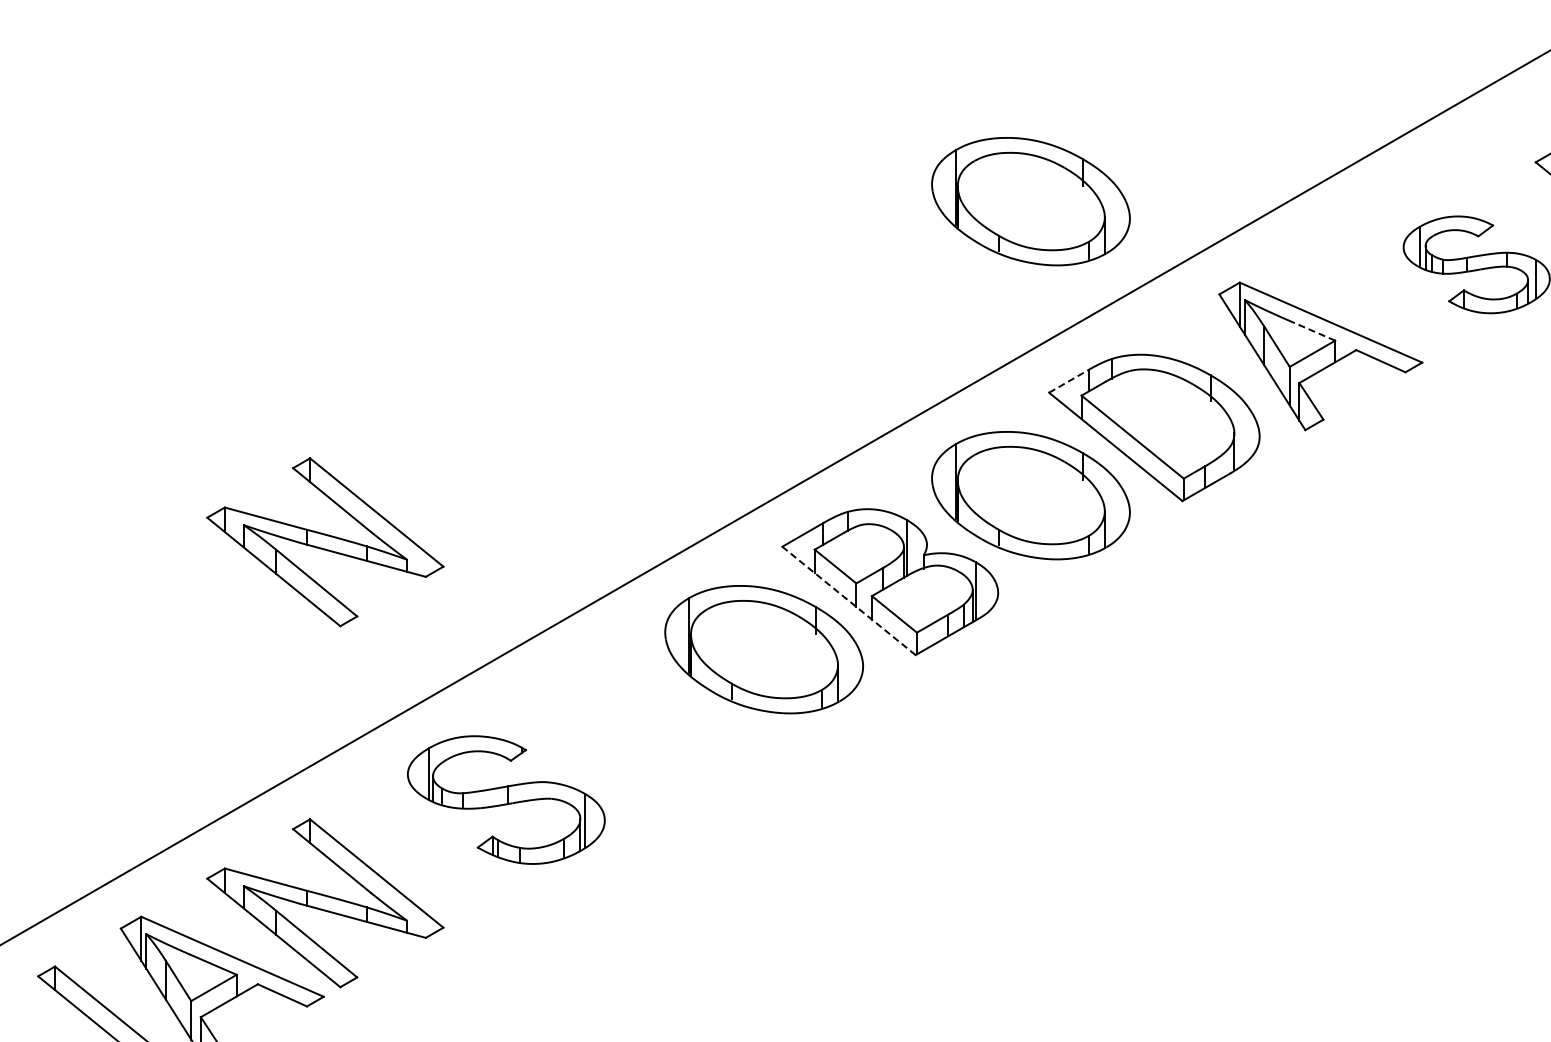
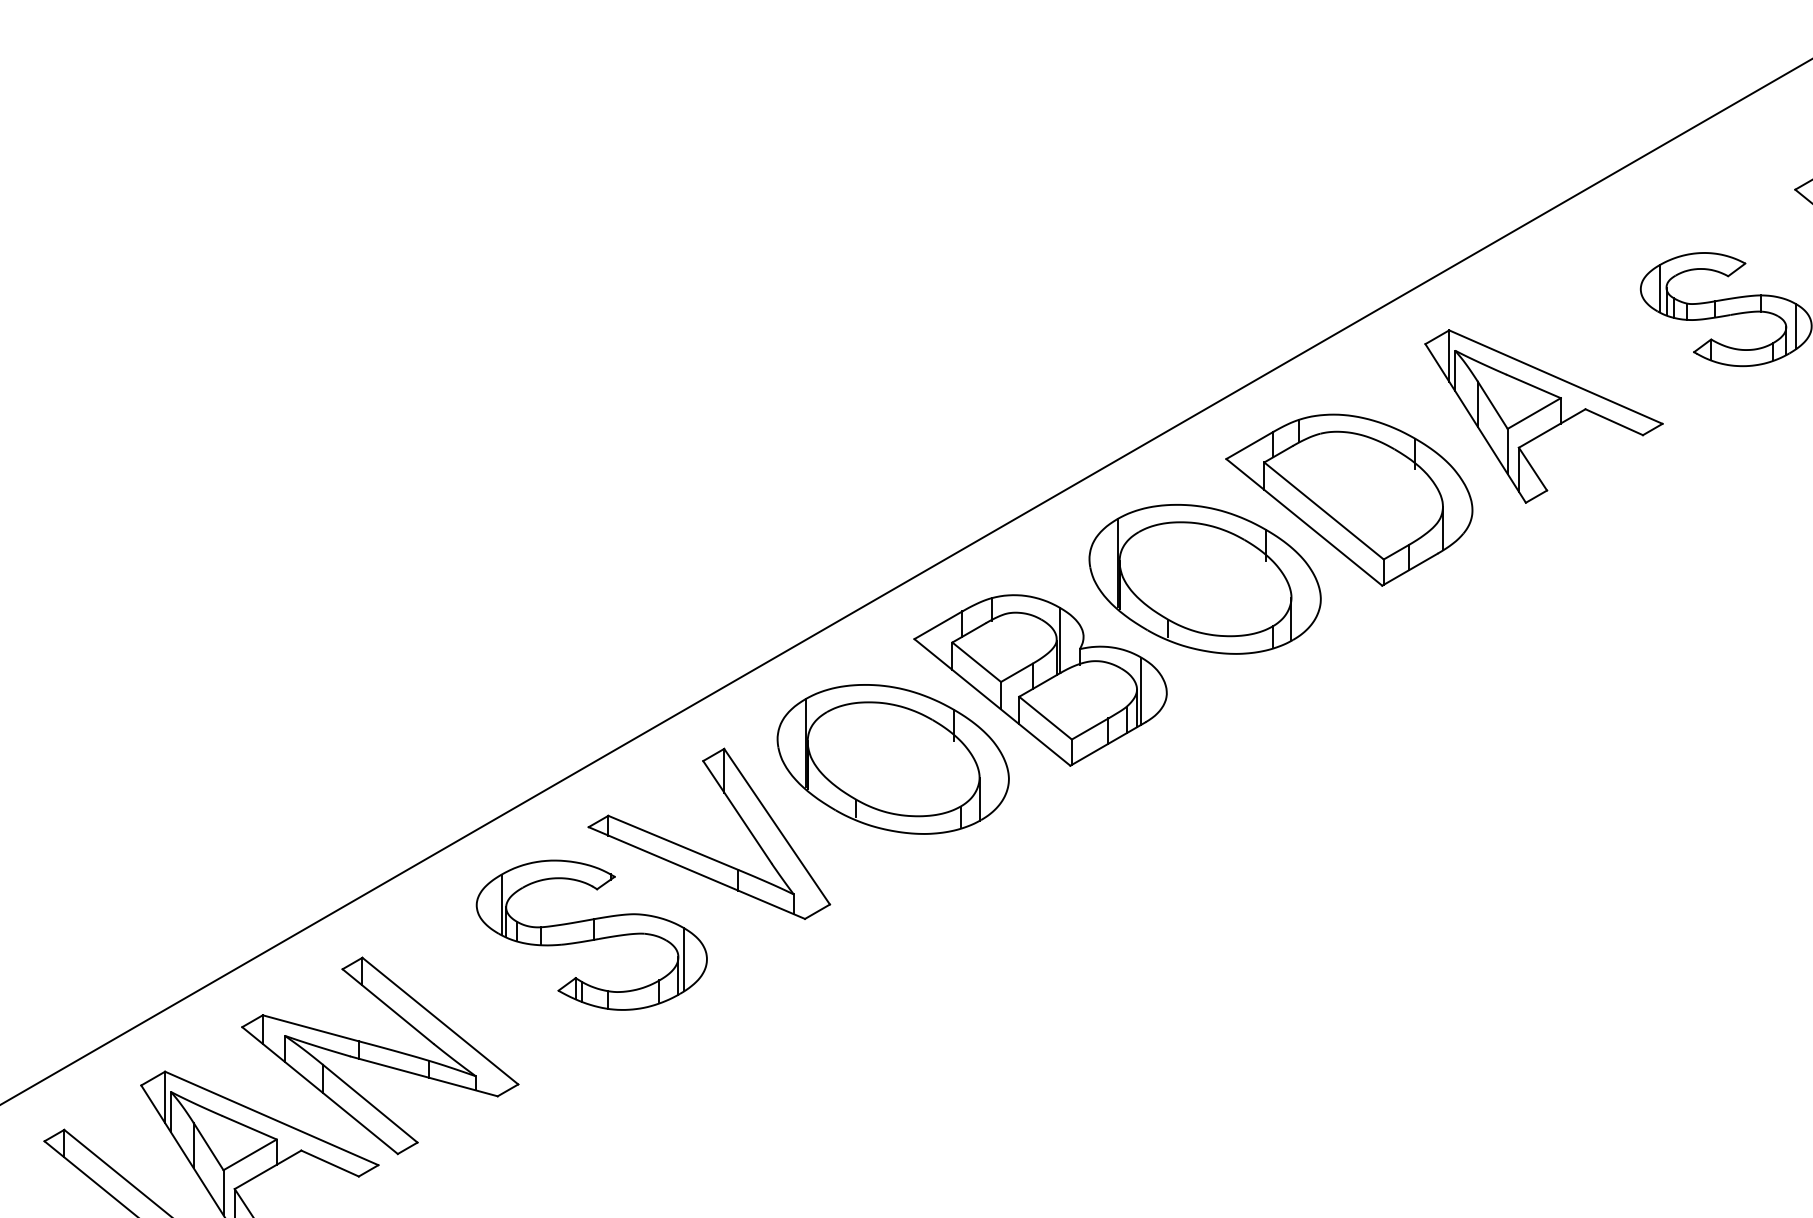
part: (1030, 201) -> (1204, 235), removed
line: (1311, 330) -> (1533, 386), dashed -> solid
line: (1069, 380) -> (1250, 444), dashed -> solid
part: (325, 542) -> (380, 634), removed
line: (849, 600) -> (993, 701), dashed -> solid
part: (599, 729) -> (700, 852), added

